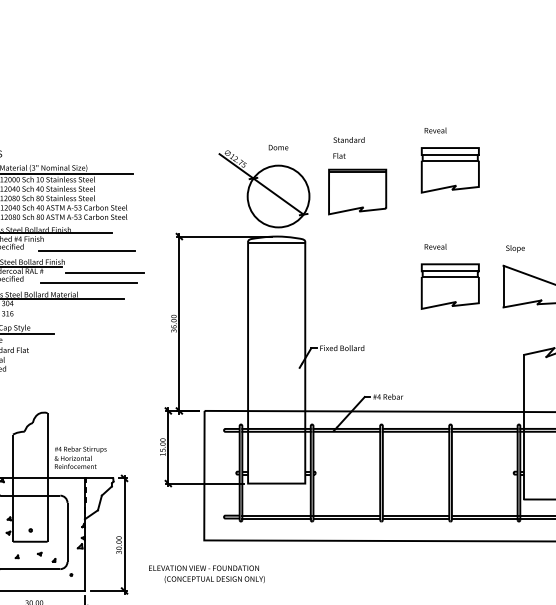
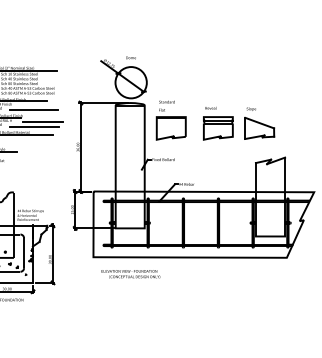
part: (450, 160) -> (218, 64), removed
part: (356, 176) -> (170, 120), moved
text: (206, 574) -> (130, 274), moved

